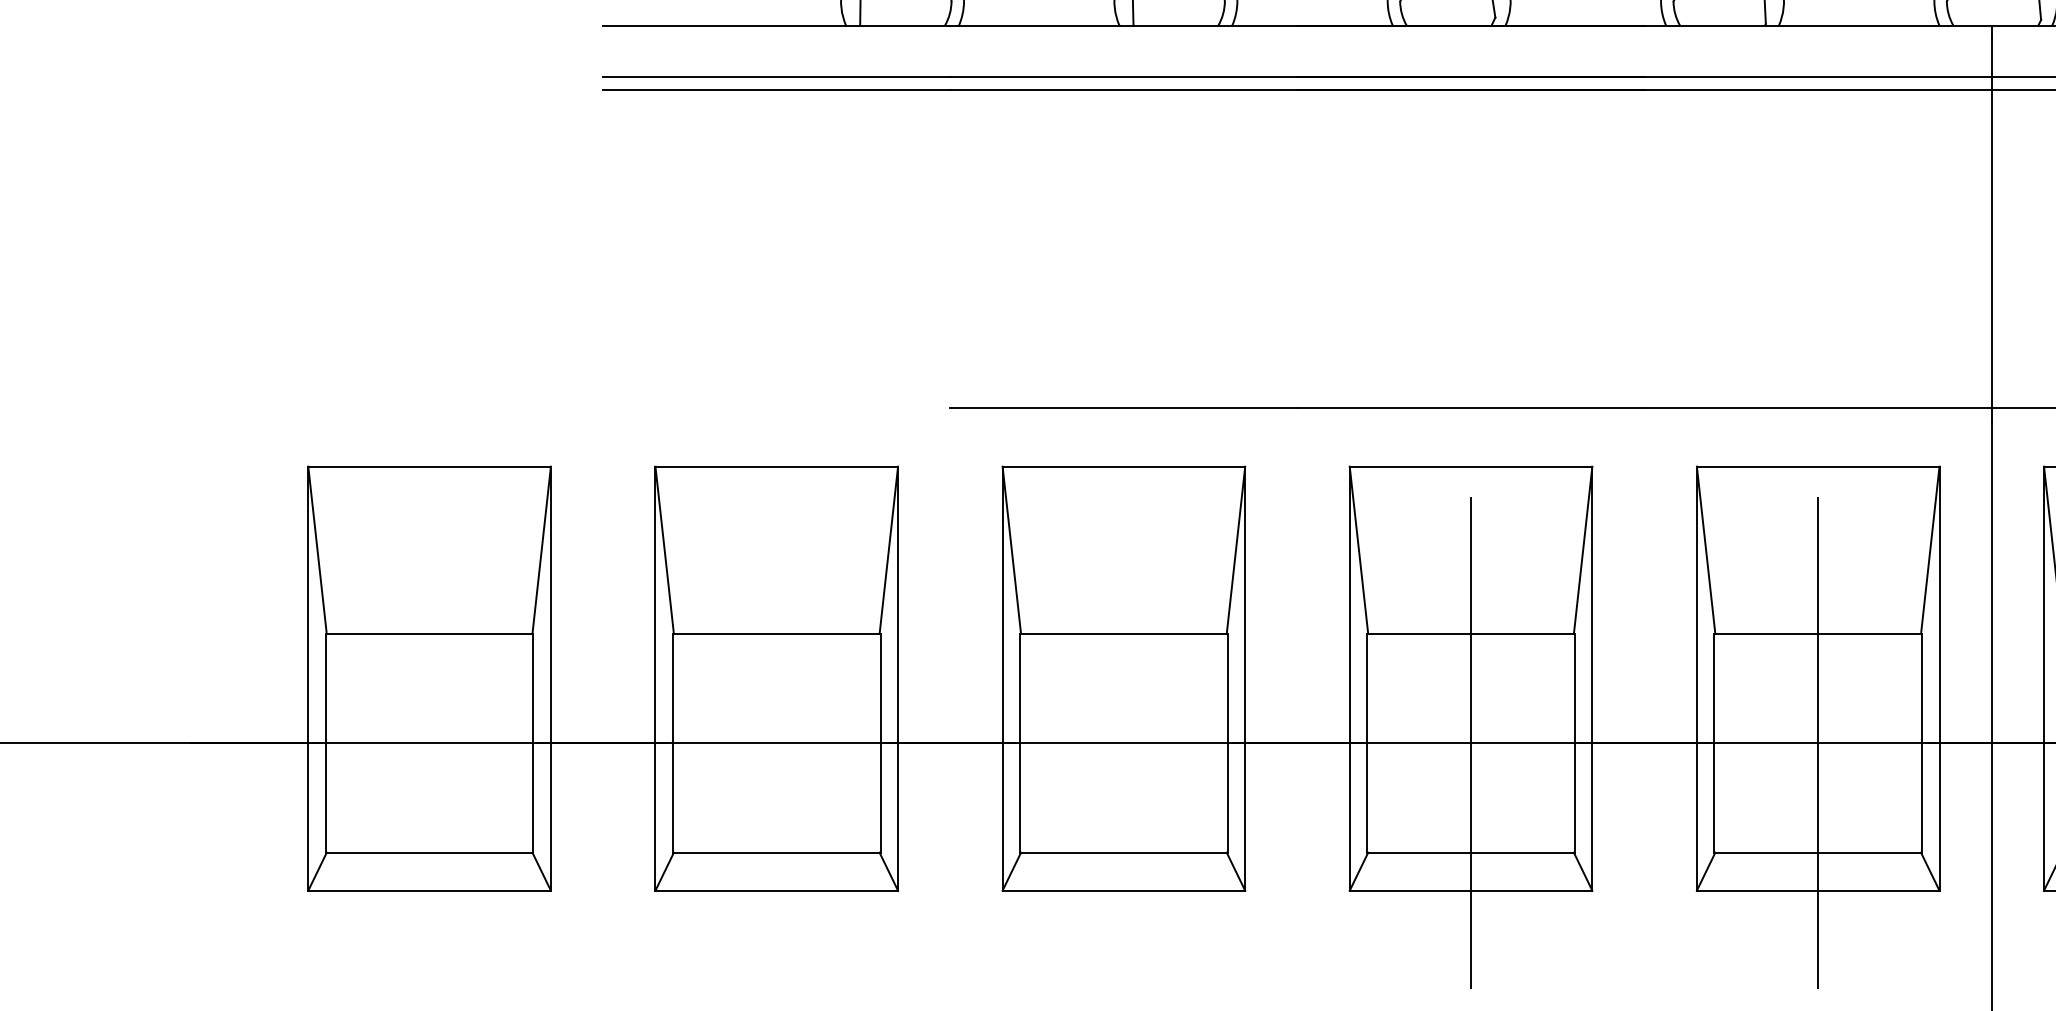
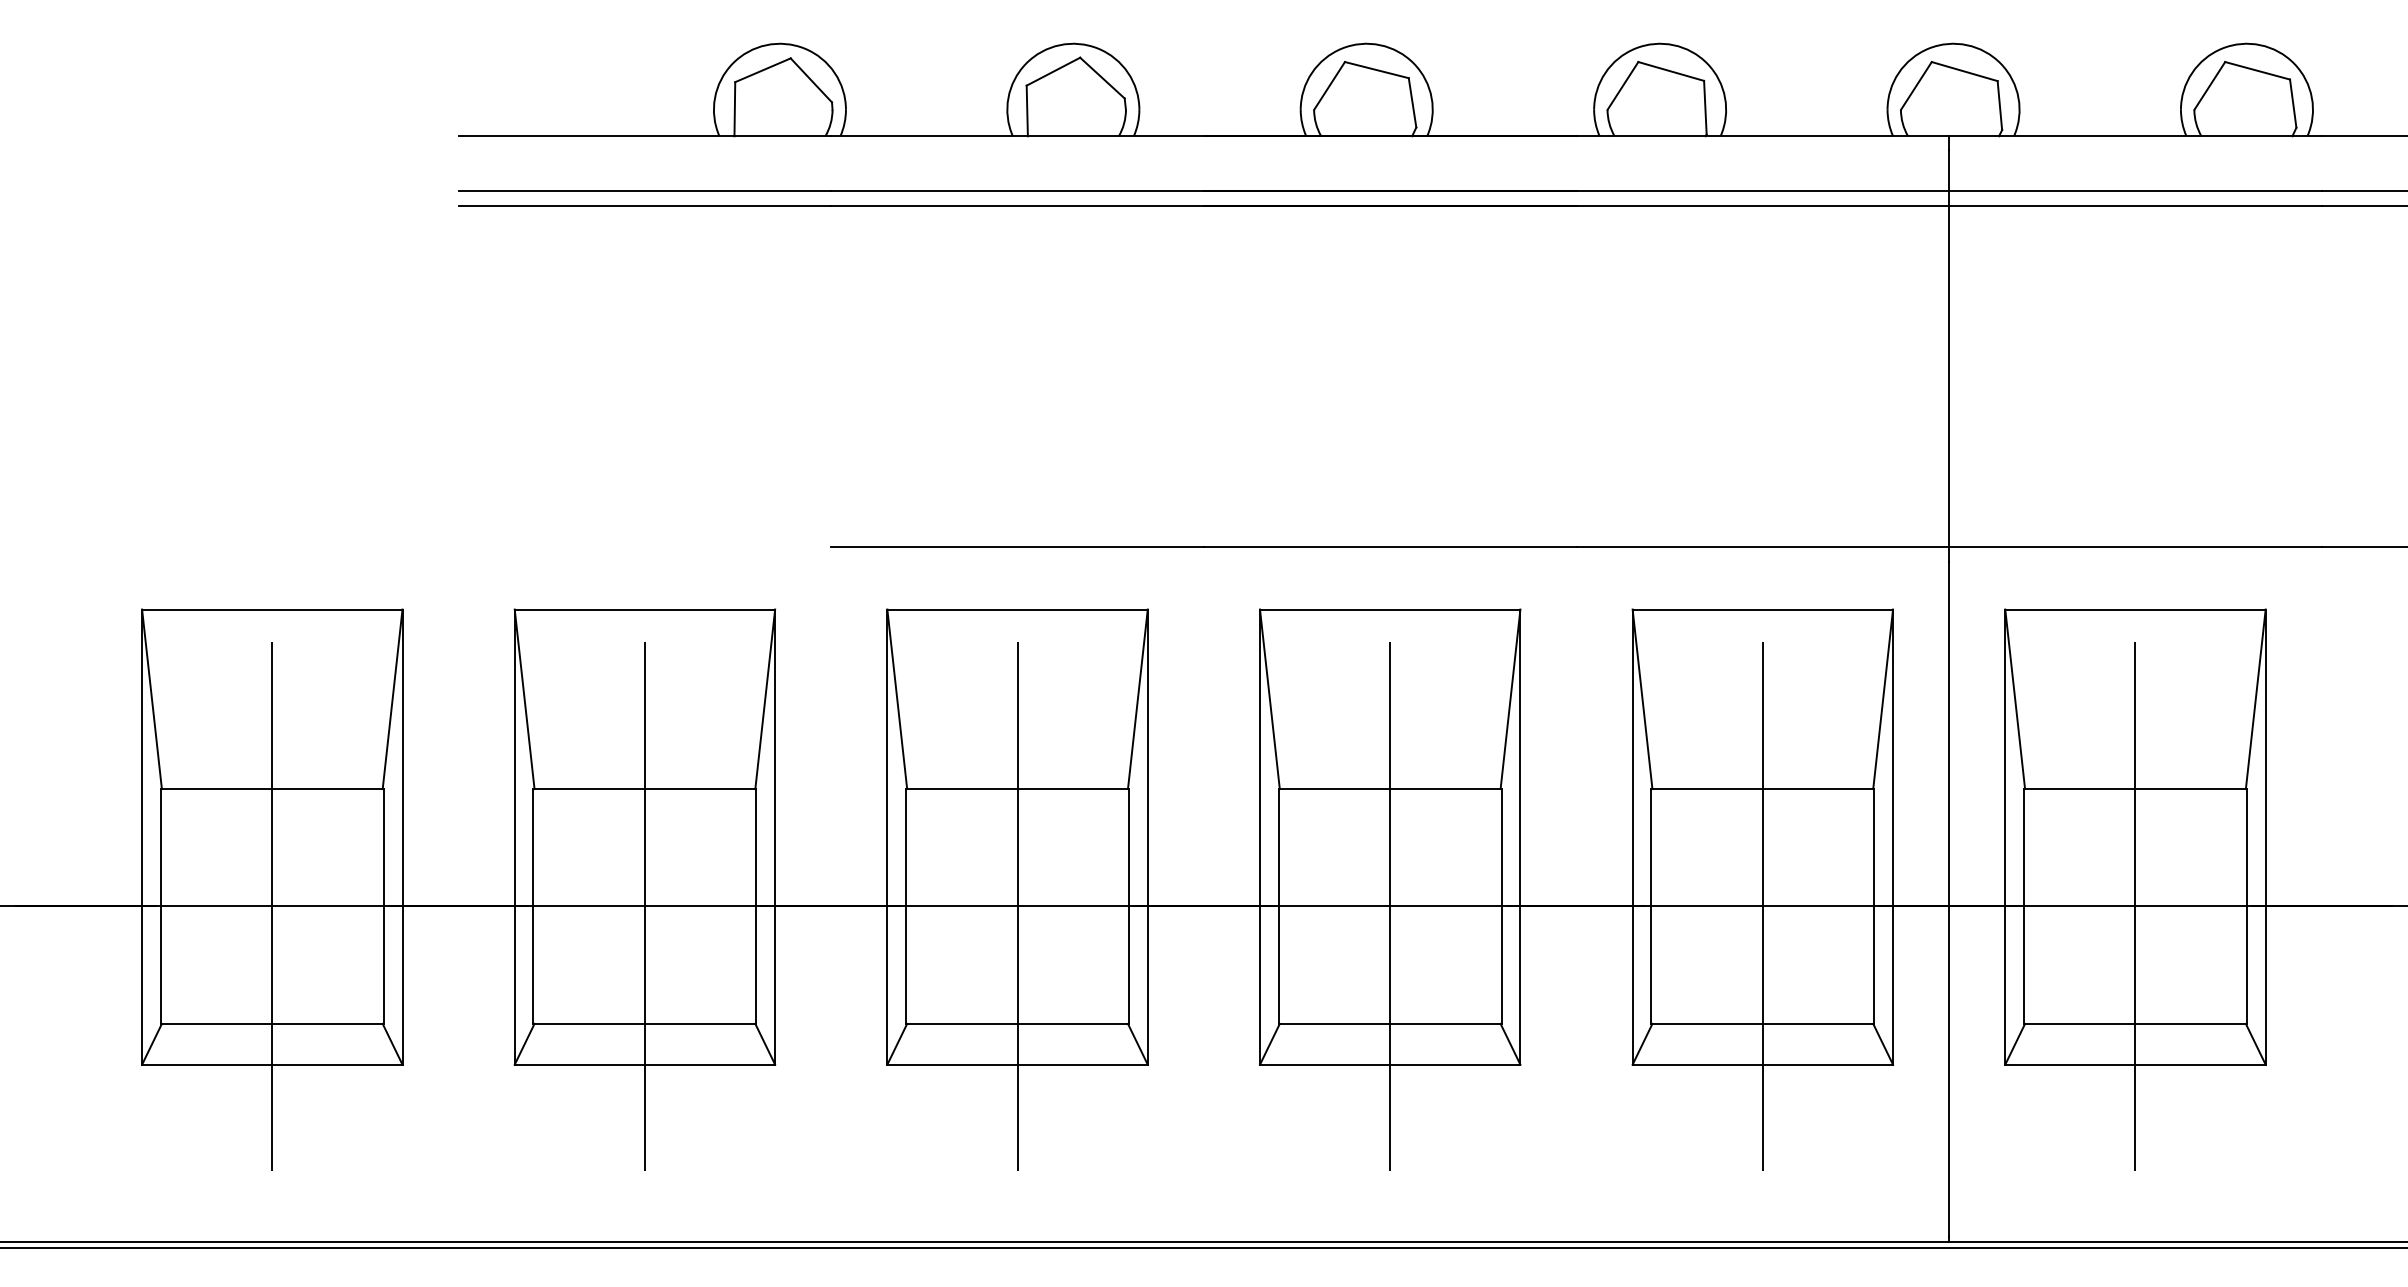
line: (429, 743) -> (272, 906), added
line: (776, 743) -> (644, 906), added
line: (1123, 743) -> (1017, 906), added

